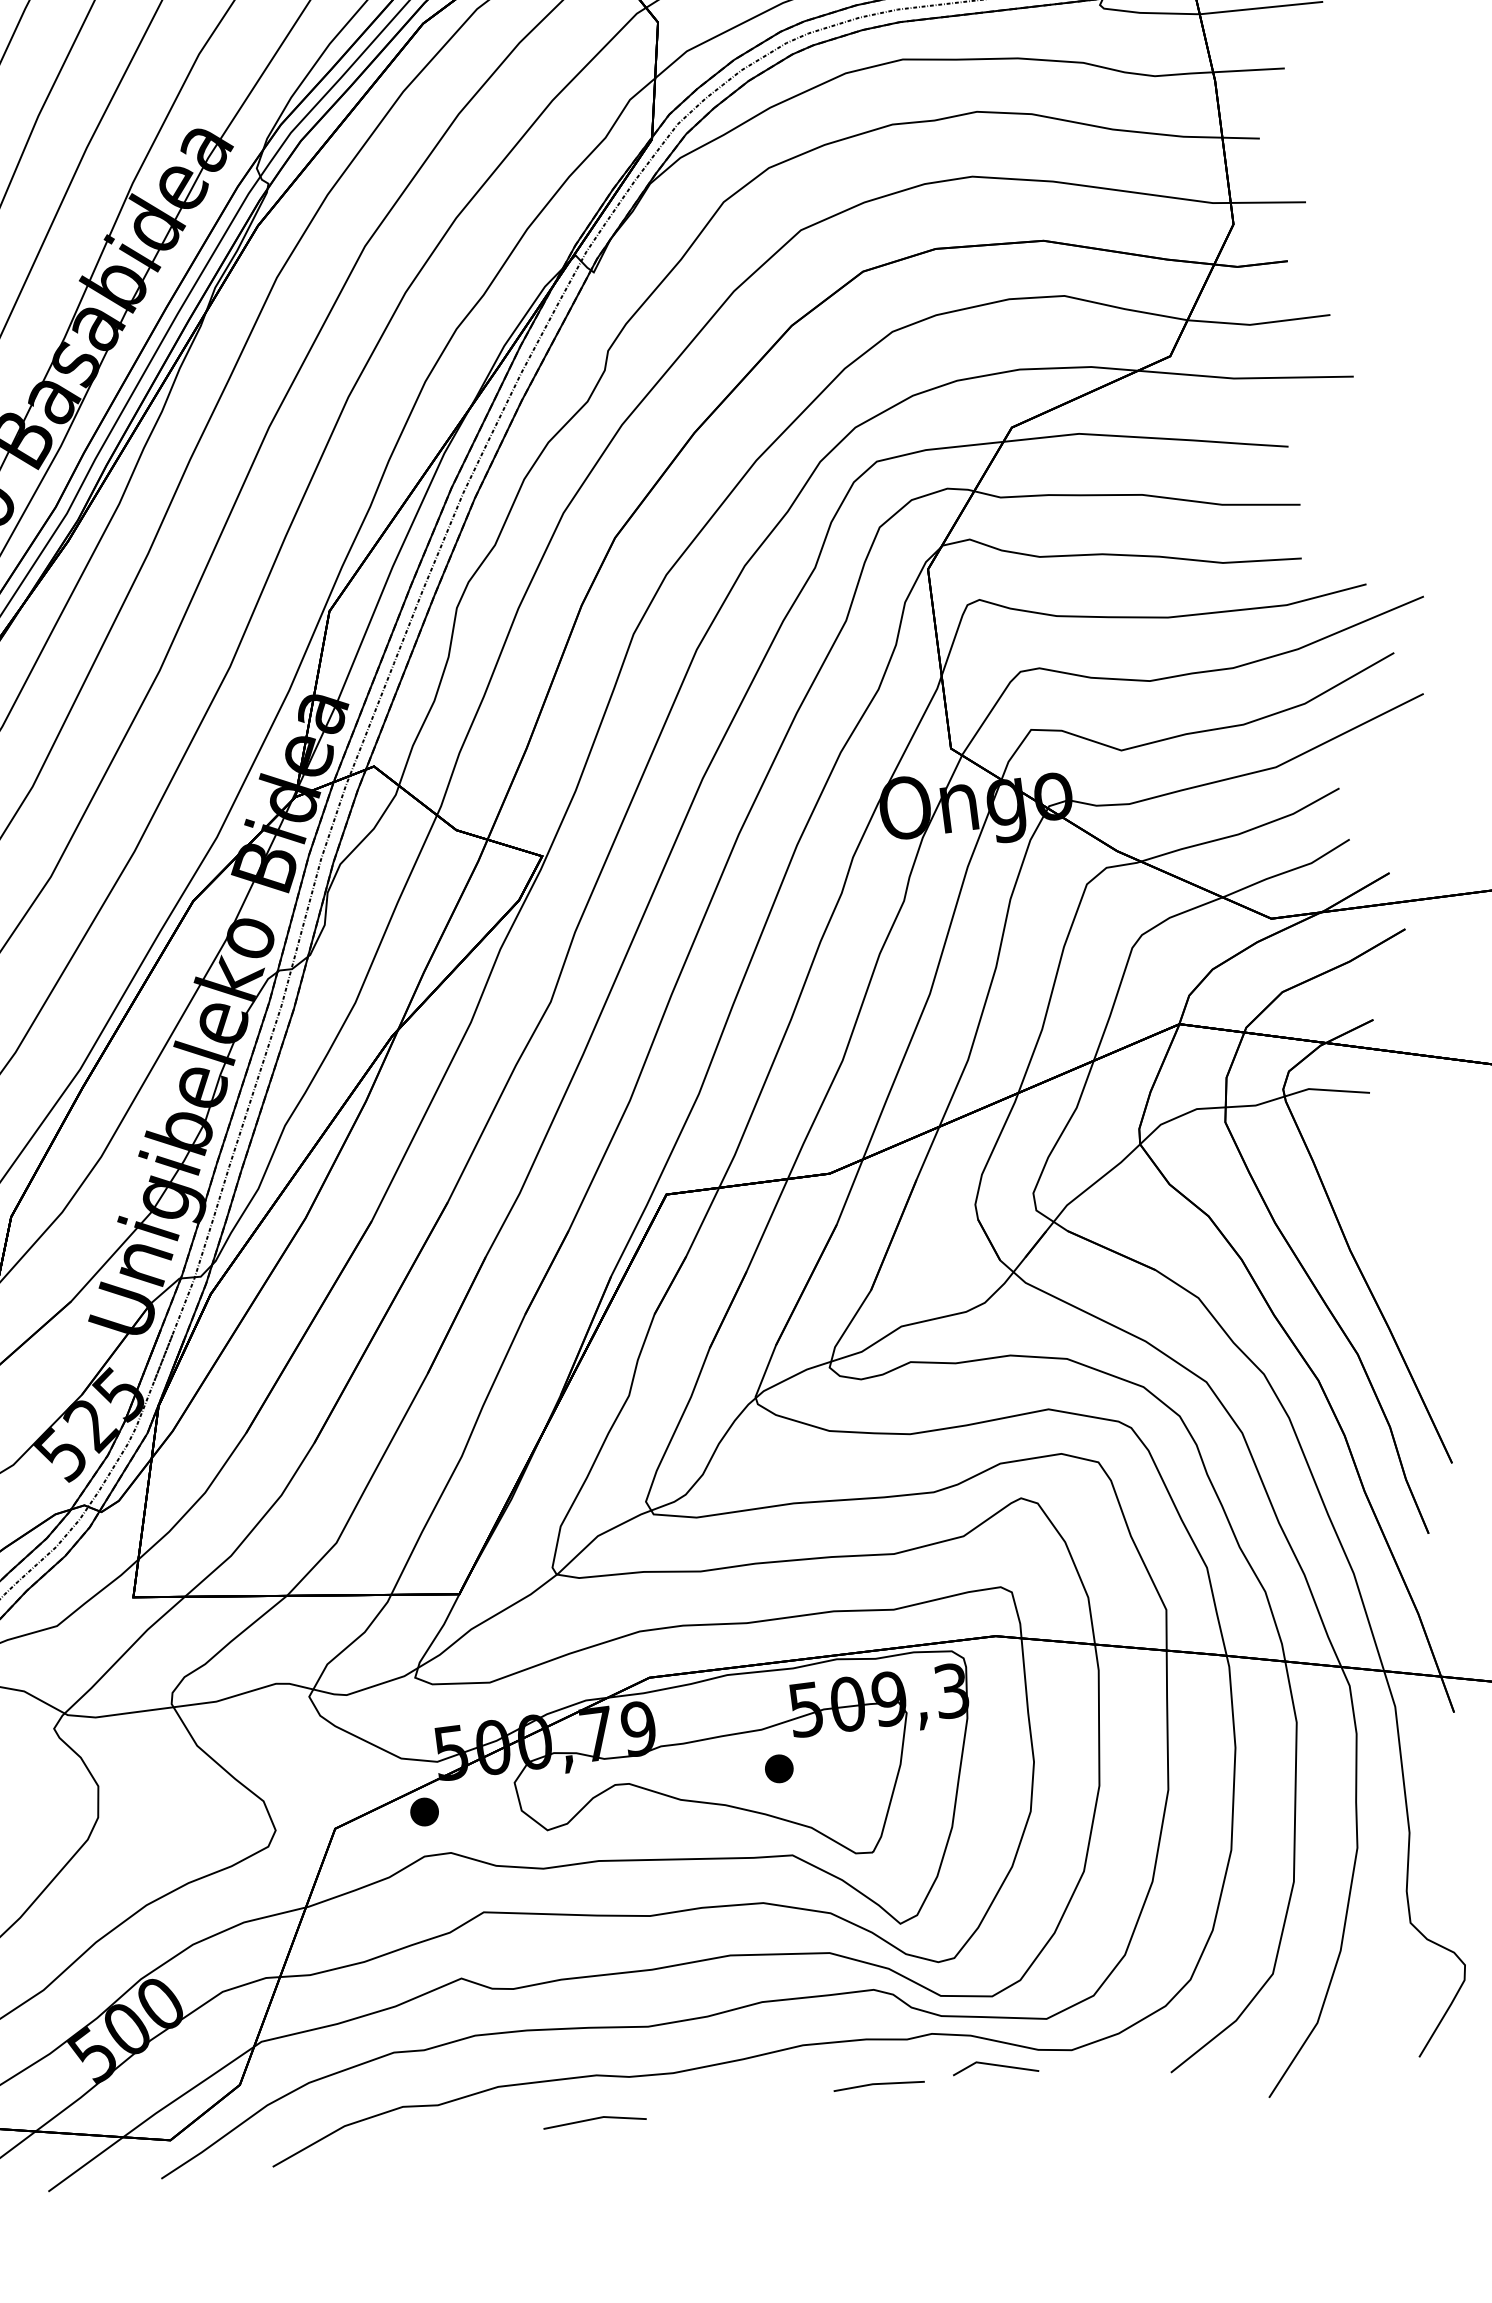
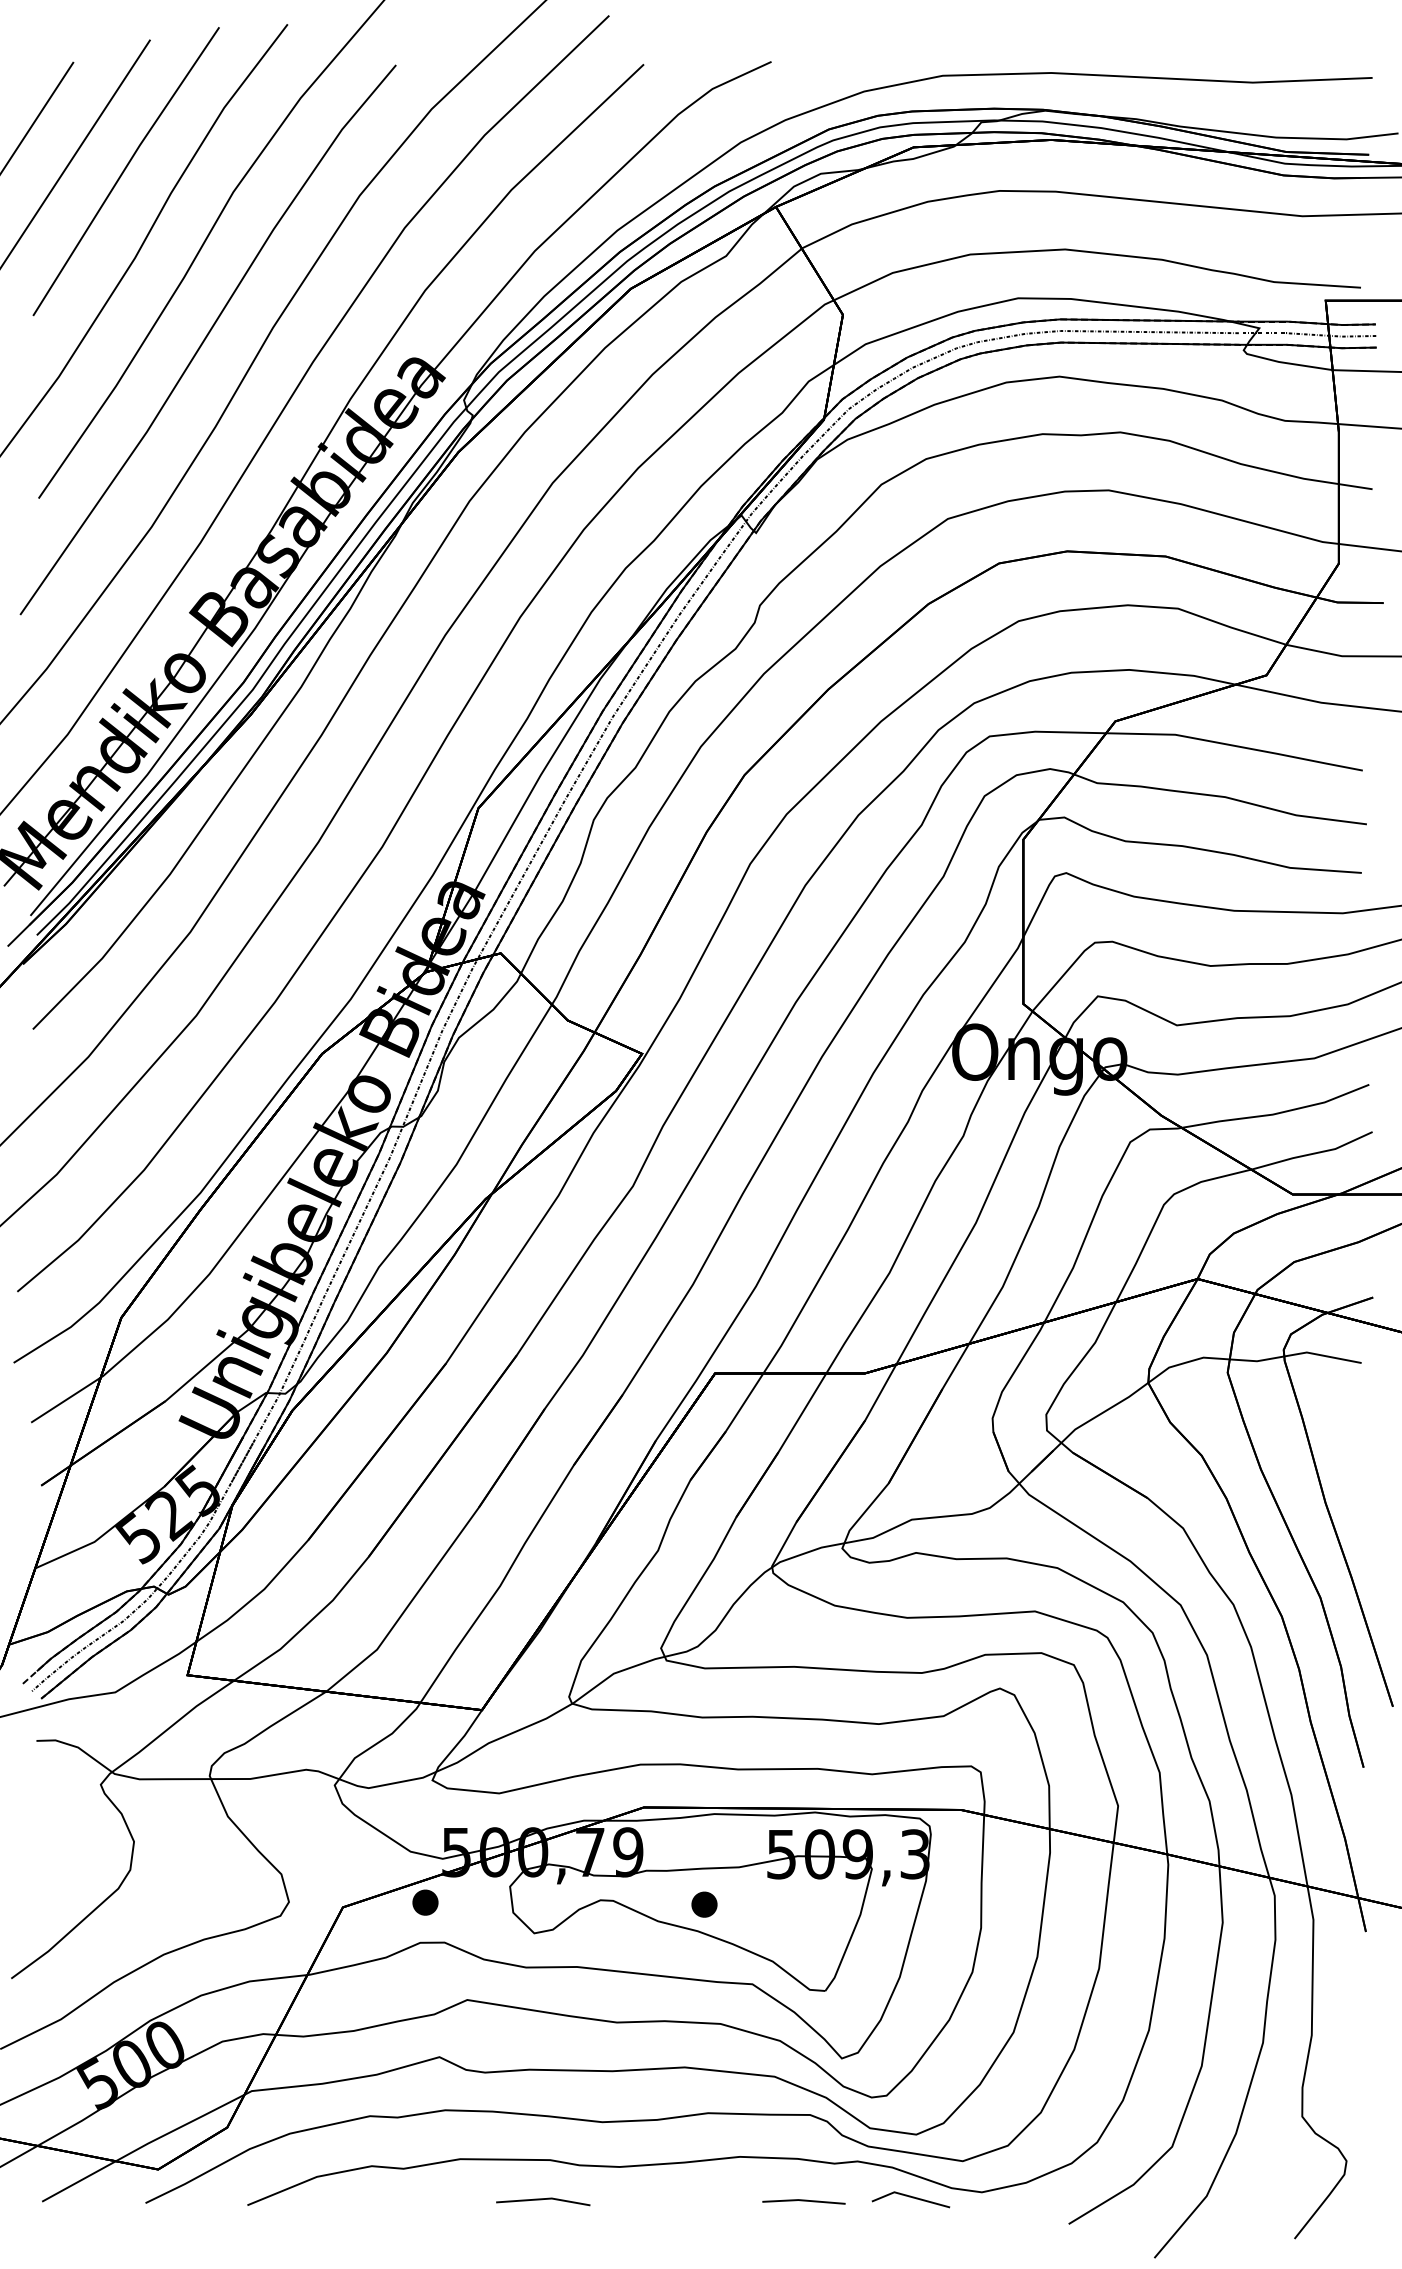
part: (779, 1768) -> (704, 1904), moved

